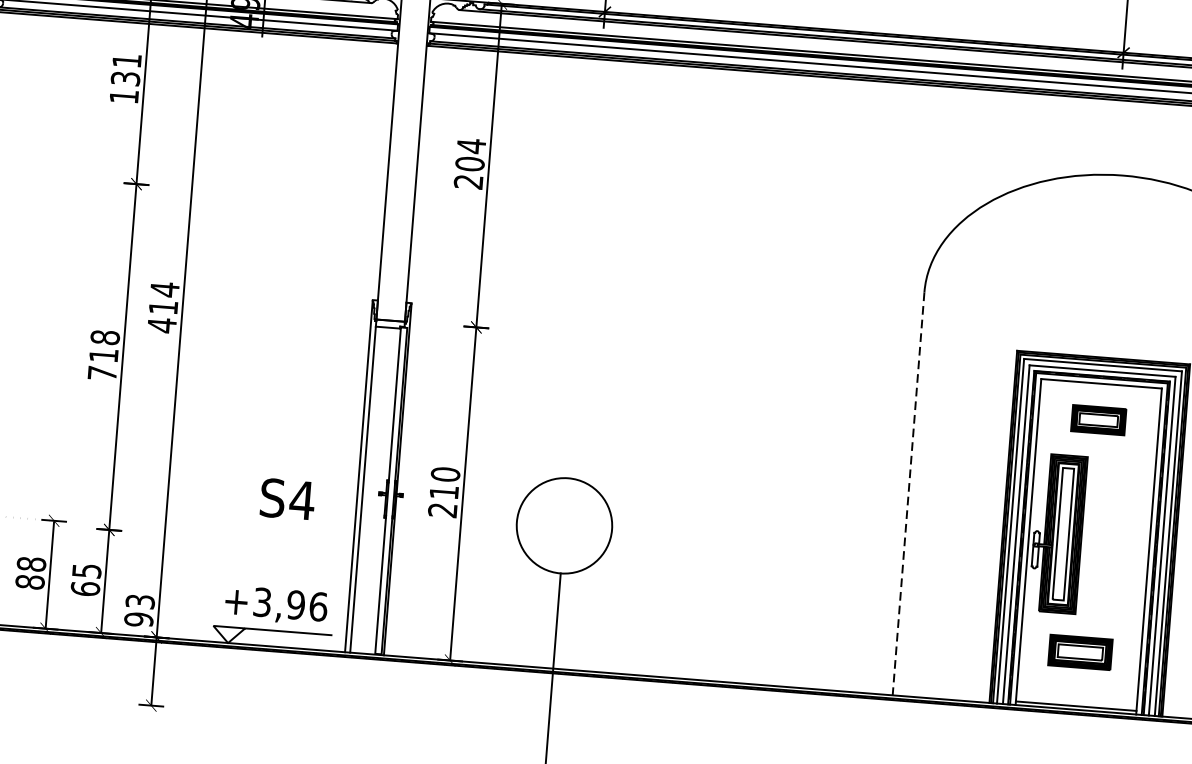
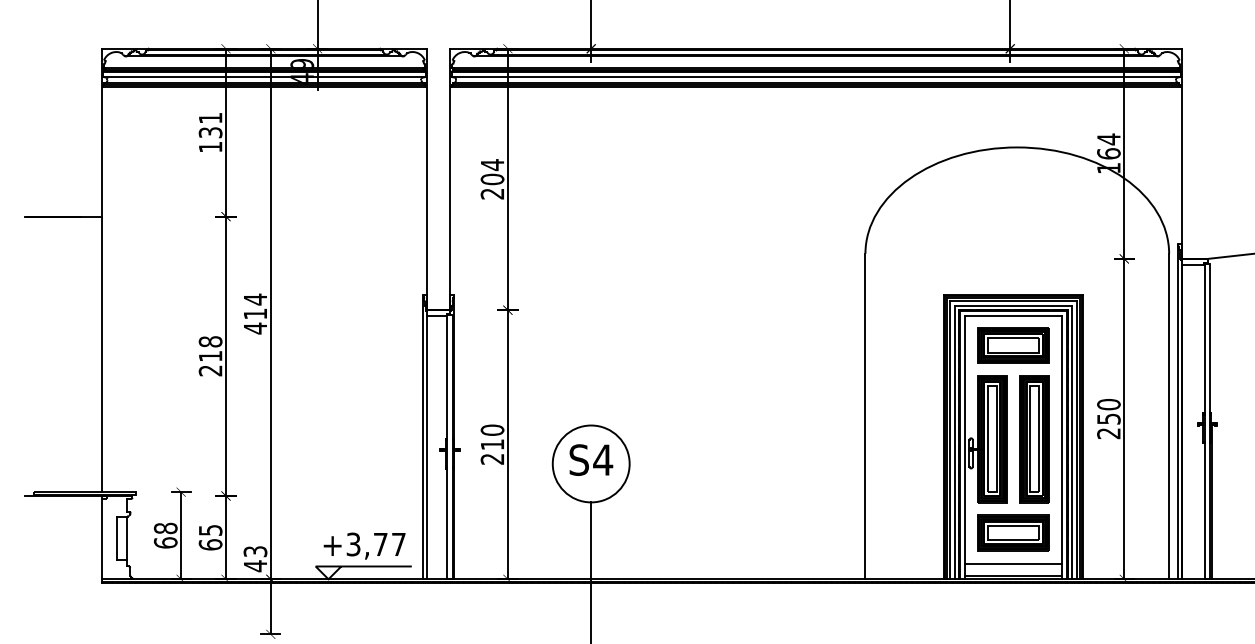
text: (102, 373) -> (210, 370), 718 -> 218
part: (1098, 420) -> (1013, 345), size x1.67
line: (908, 493) -> (865, 416), dashed -> solid
text: (287, 498) -> (591, 459), moved
part: (1115, 538) -> (1034, 439), added
text: (29, 581) -> (165, 542), 88 -> 68
text: (306, 605) -> (389, 544), +3,96 -> +3,77
text: (138, 620) -> (255, 566), 93 -> 43
part: (1080, 651) -> (1013, 532), size x1.43
line: (1077, 690) -> (1013, 563), added

